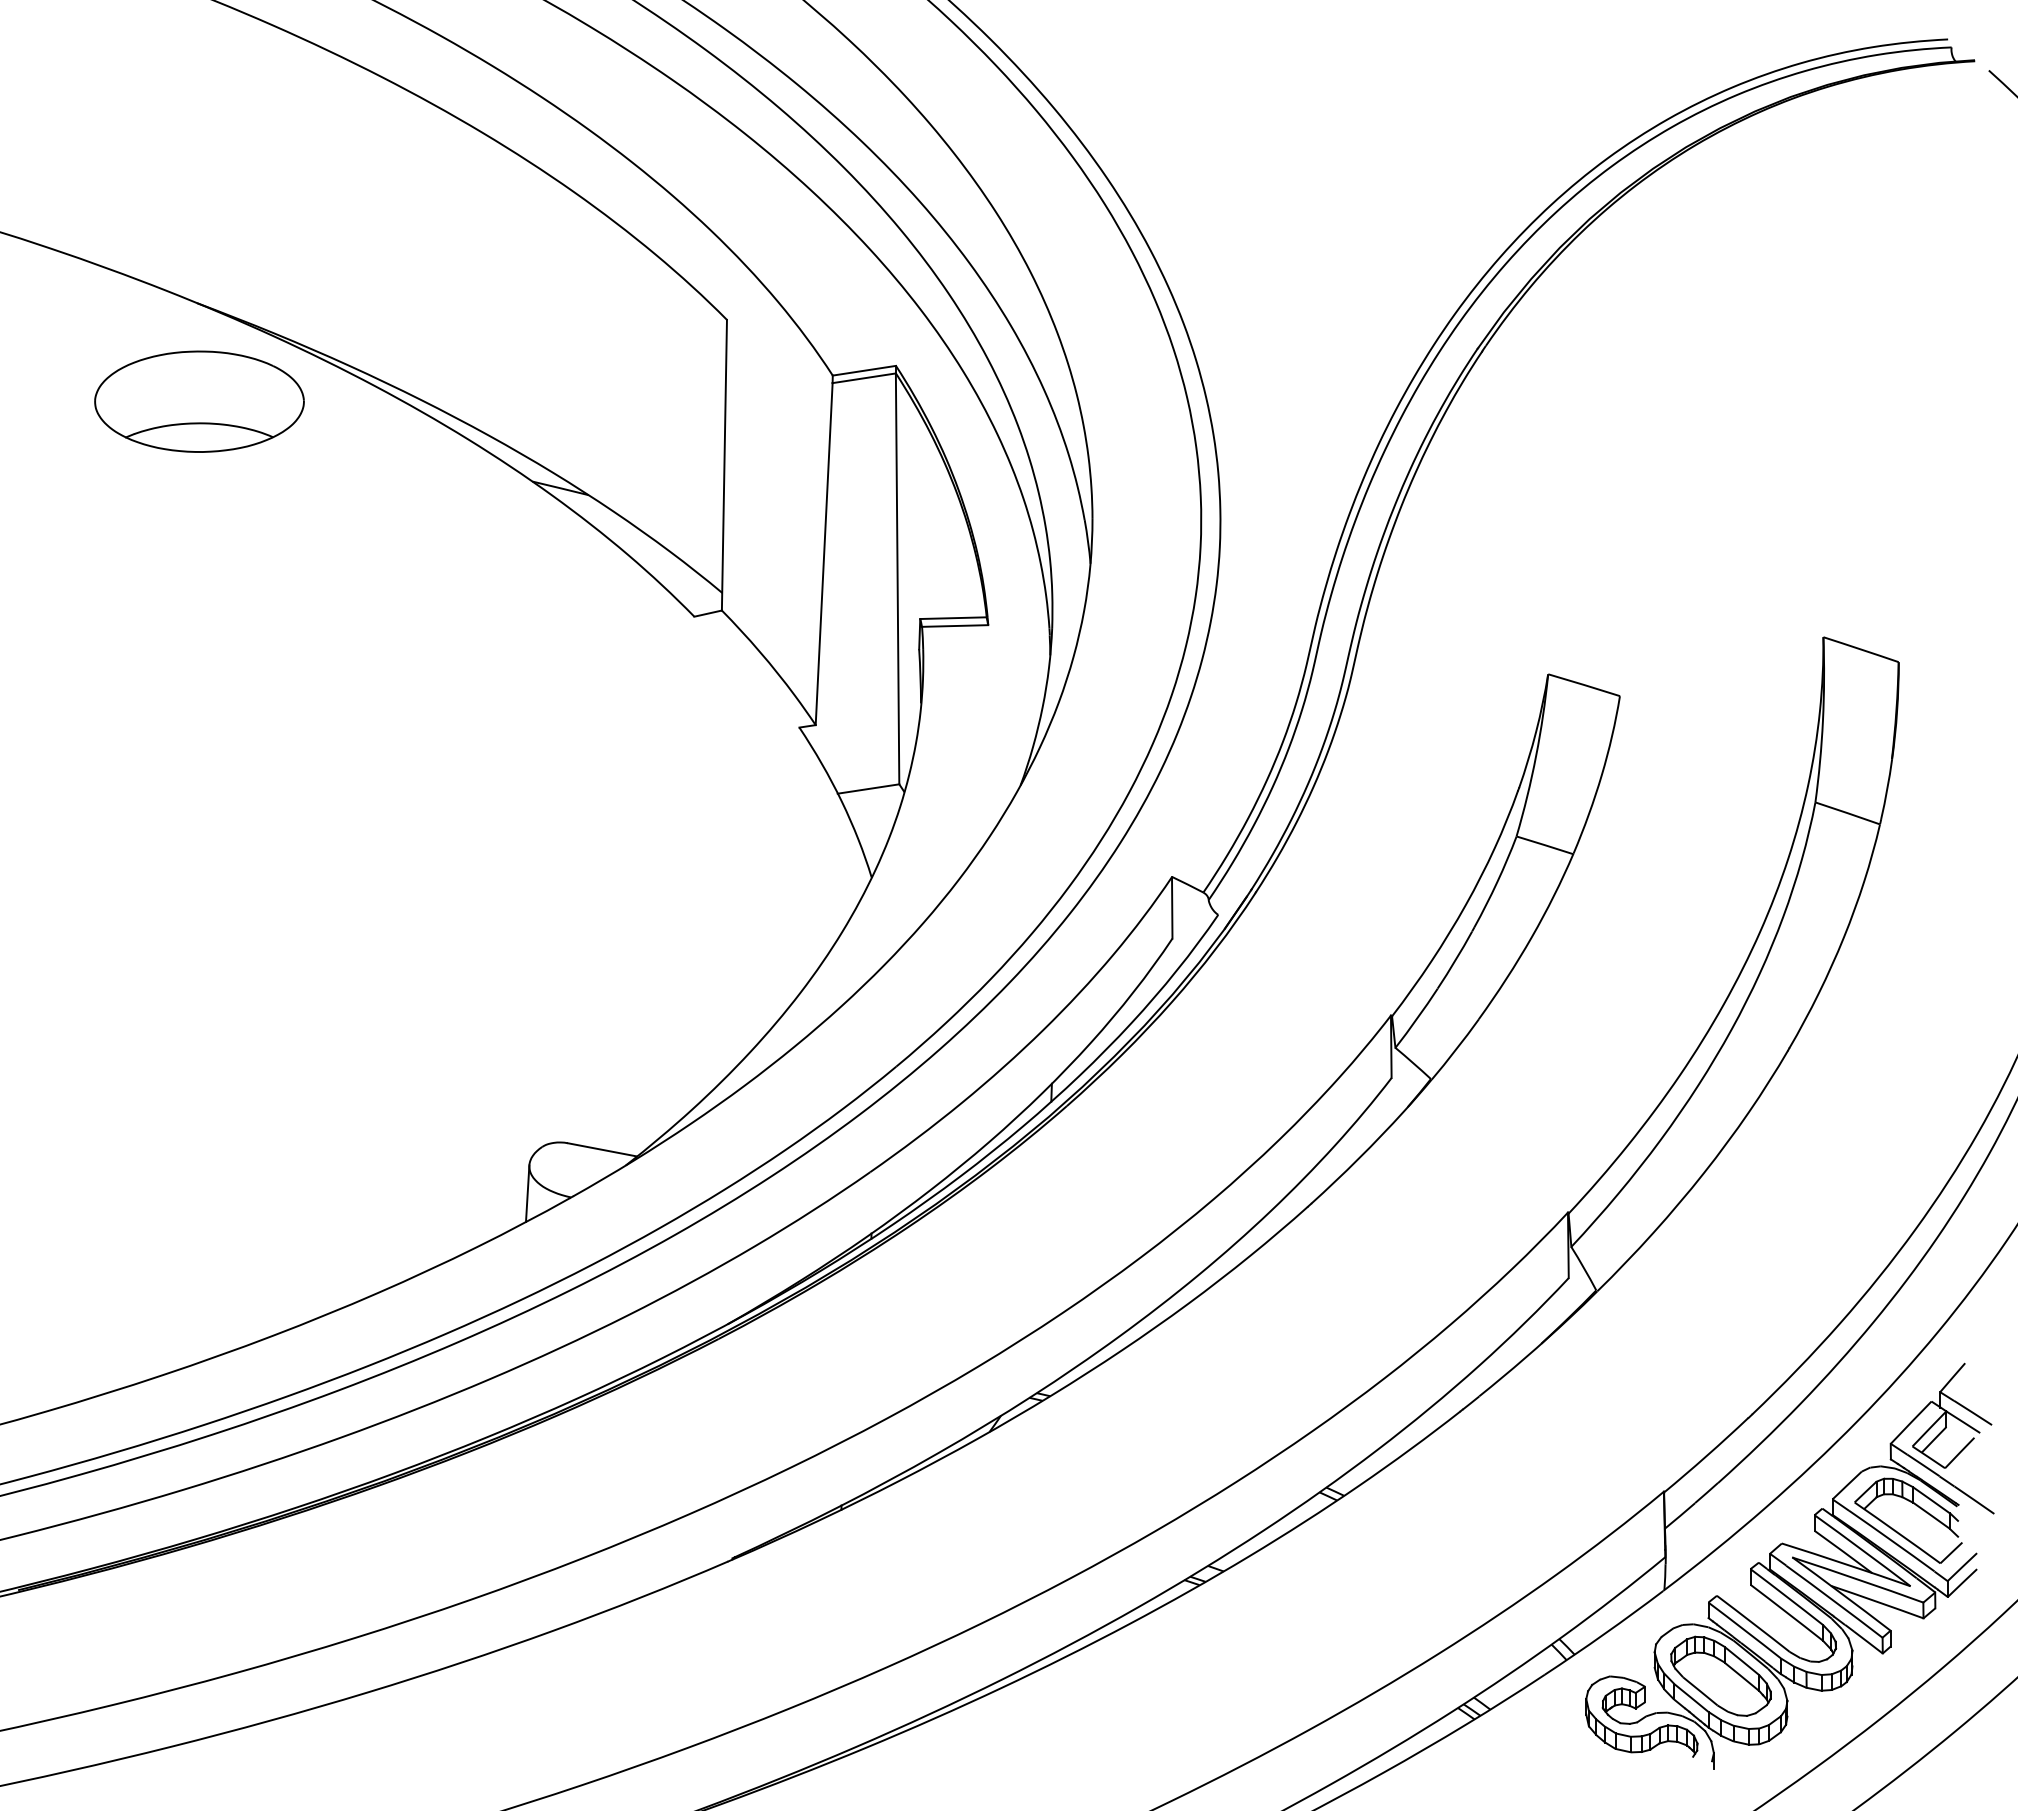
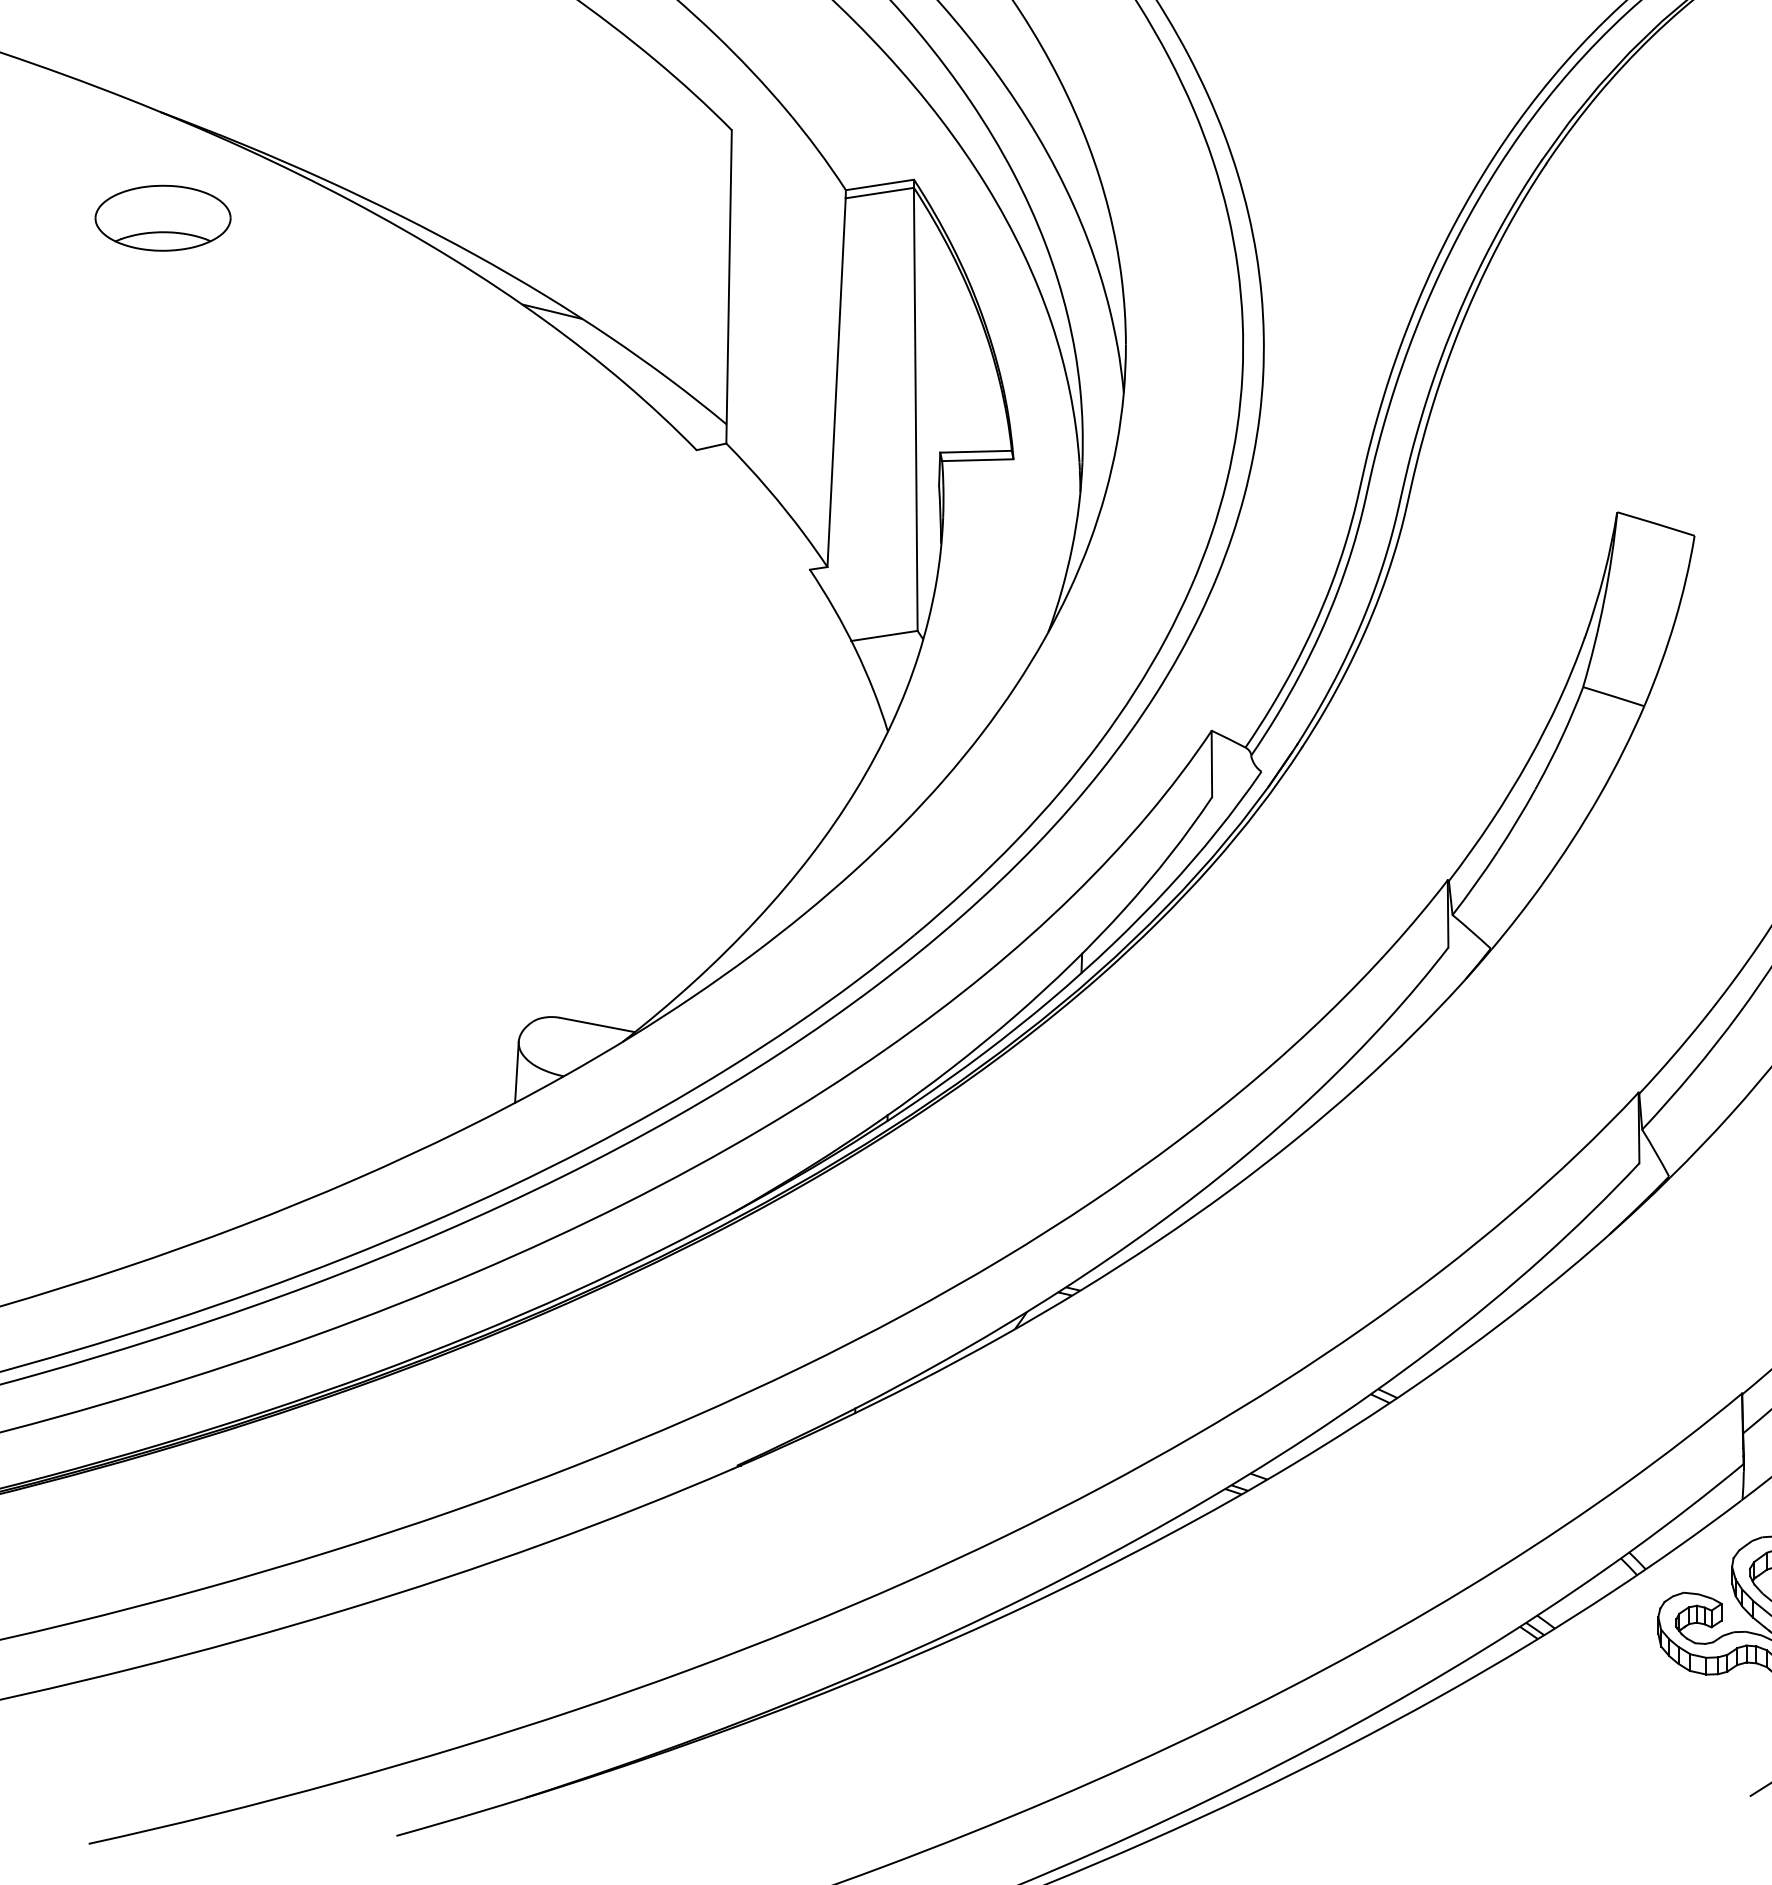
part: (199, 401) -> (163, 218), size x0.6

